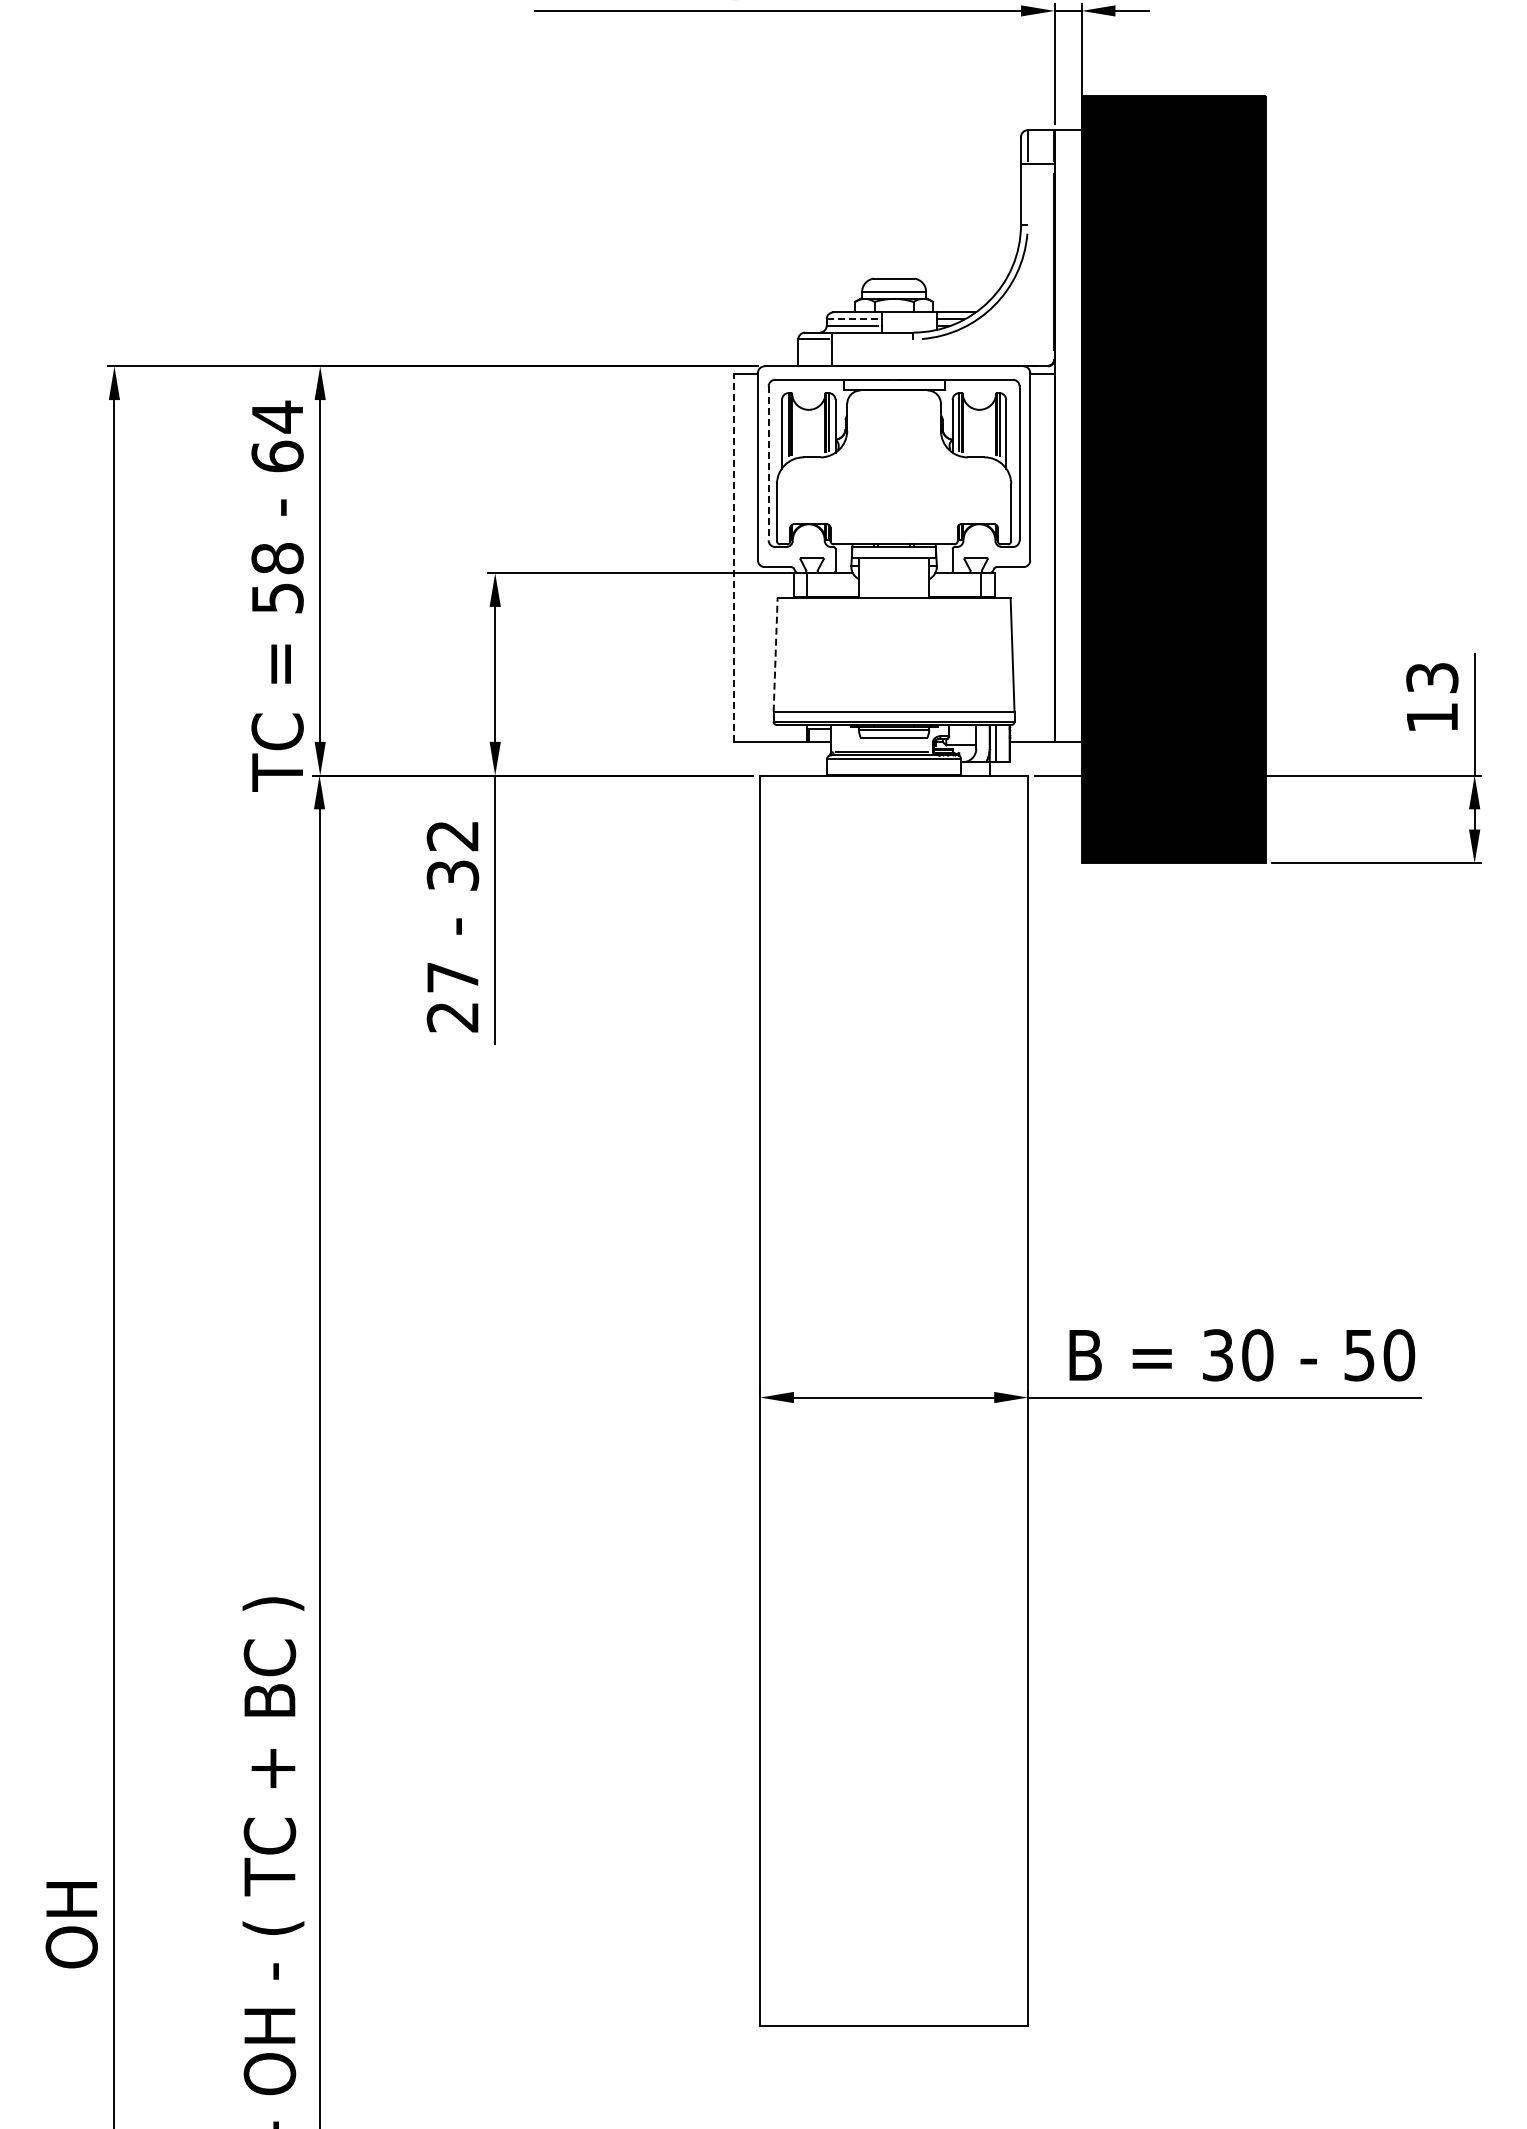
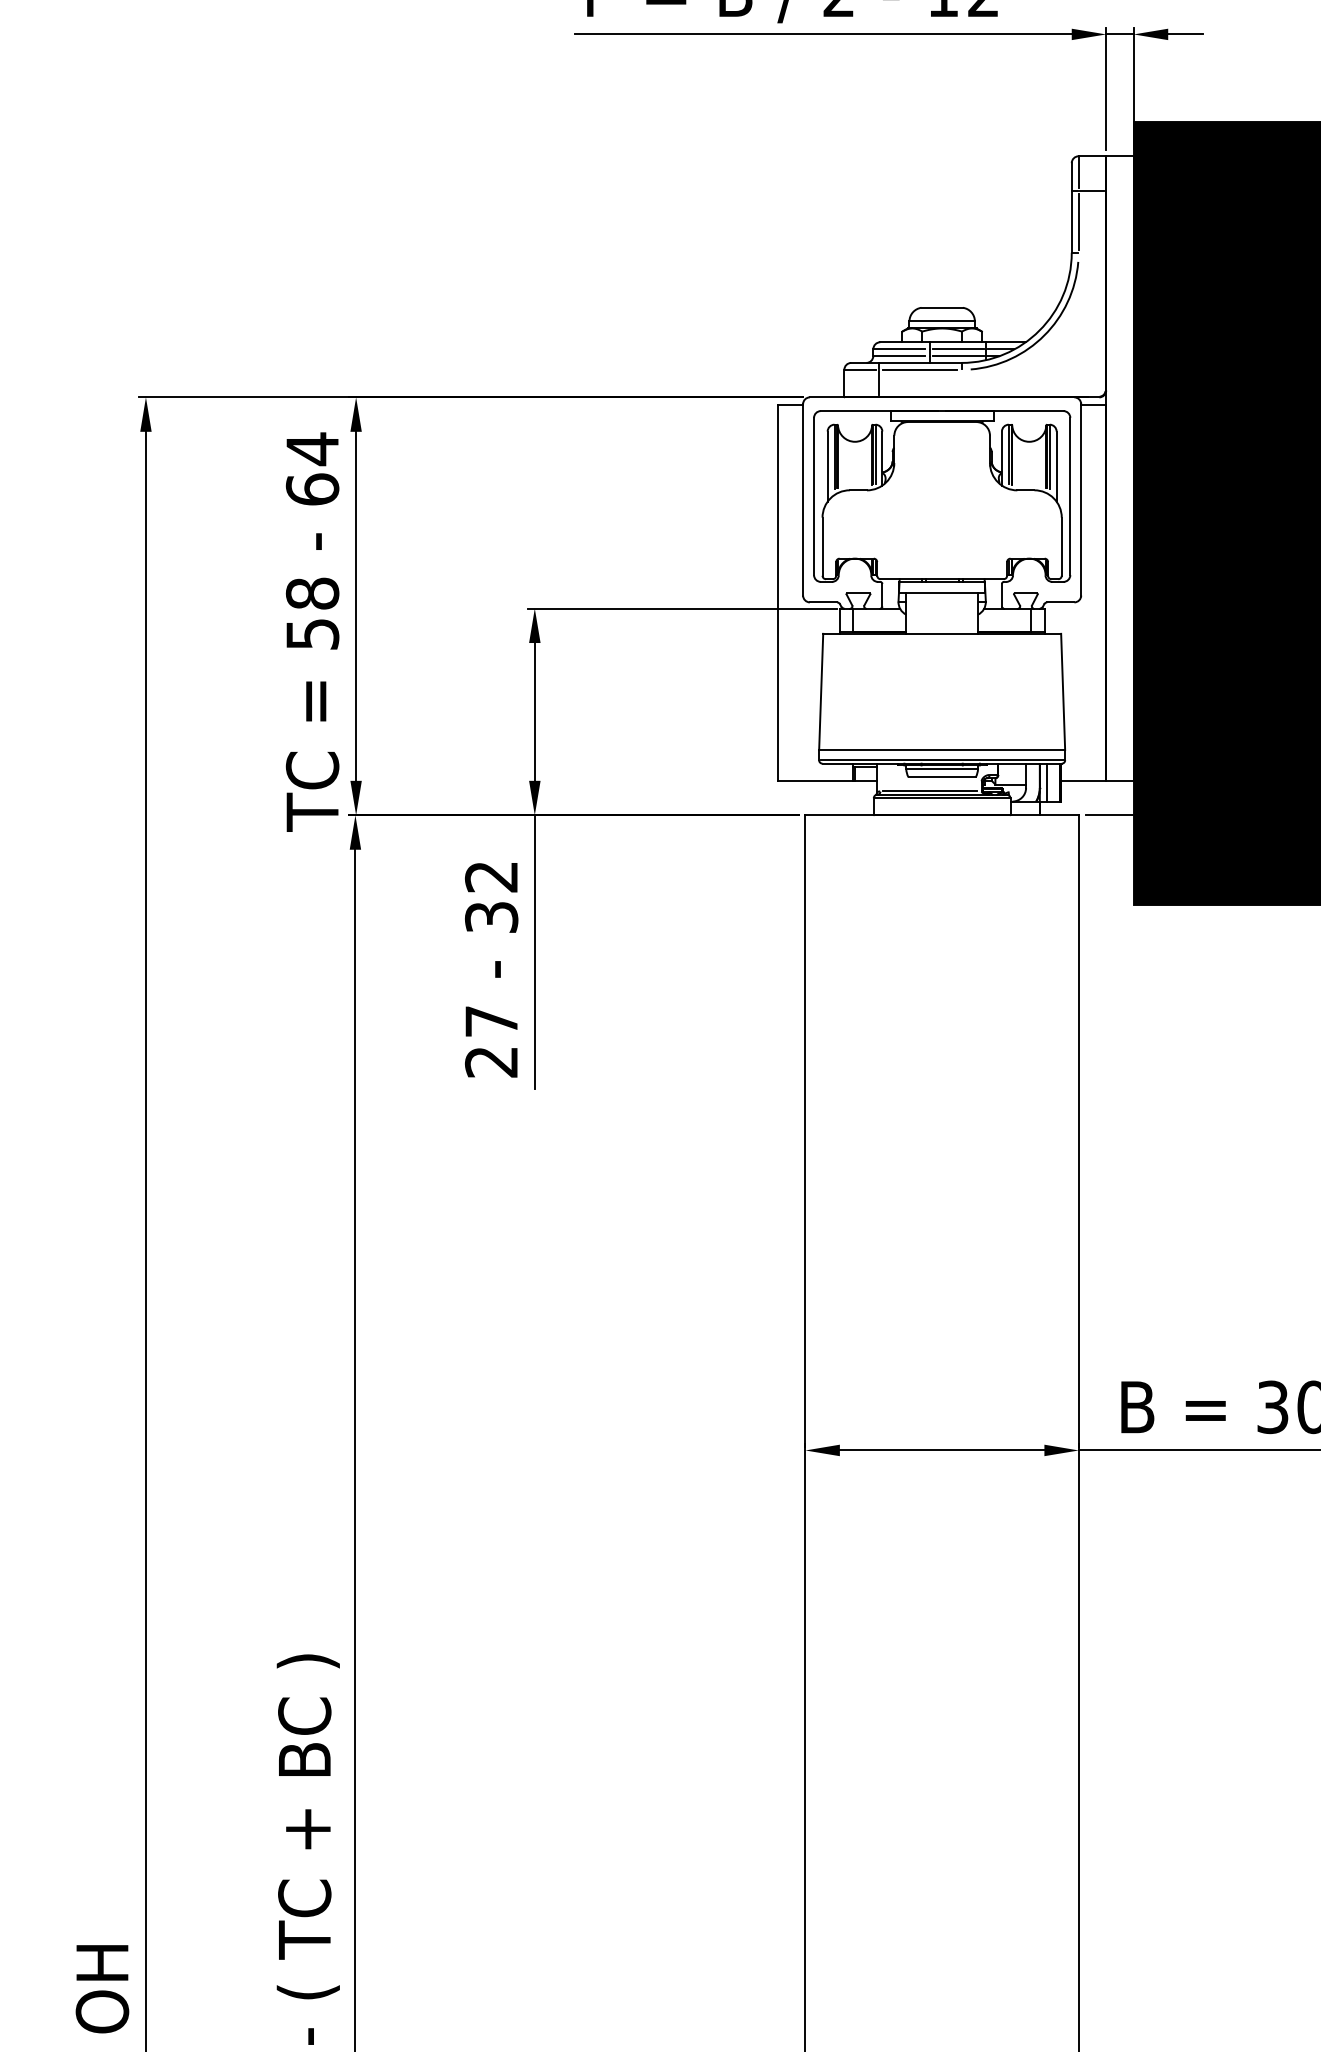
line: (1027, 194) -> (1078, 221), added
line: (851, 319) -> (898, 349), dashed -> solid
line: (909, 319) -> (957, 349), added
line: (909, 325) -> (957, 355), added
line: (872, 339) -> (920, 369), added
line: (768, 463) -> (813, 496), dashed -> solid
line: (733, 557) -> (778, 592), dashed -> solid
line: (775, 654) -> (821, 691), dashed -> solid

